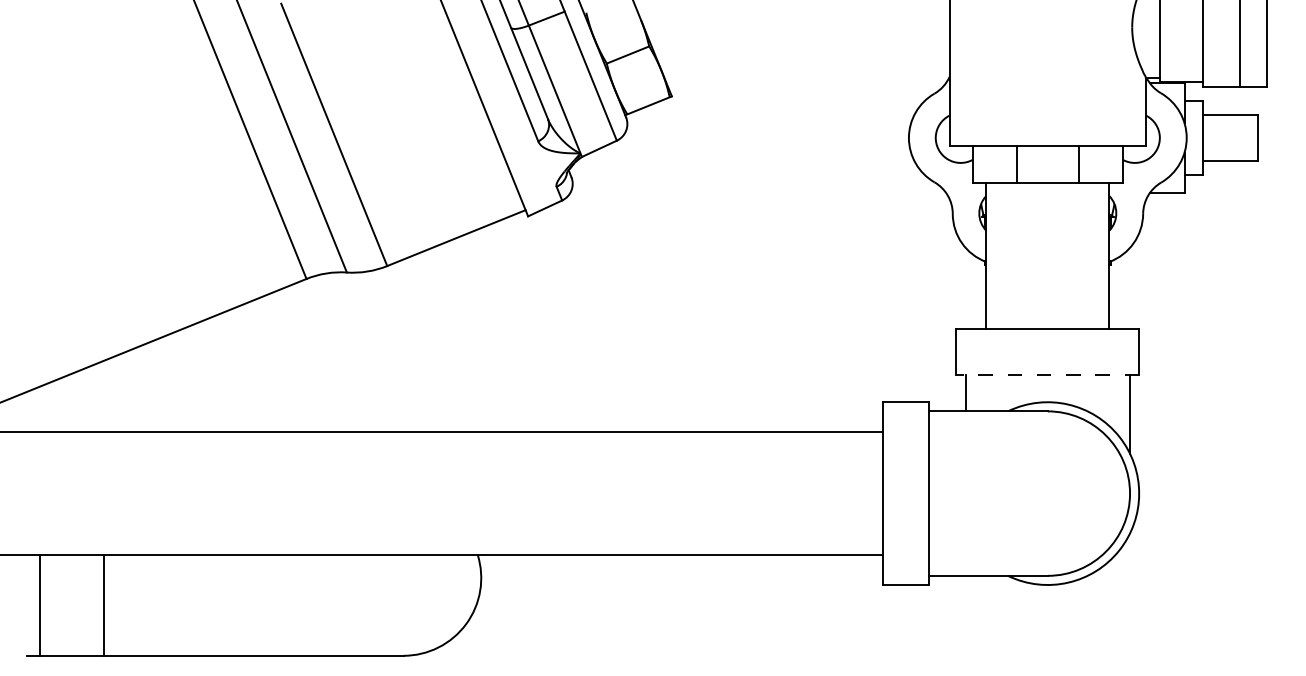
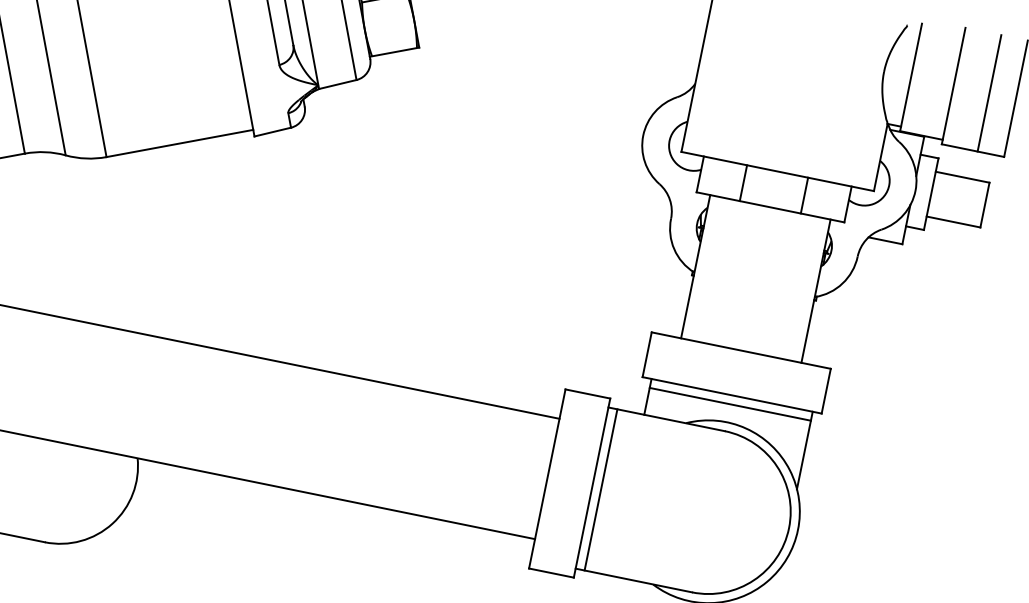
line: (1047, 374) -> (731, 394), dashed -> solid
line: (1047, 383) -> (730, 403), added
line: (938, 493) -> (601, 489), added

